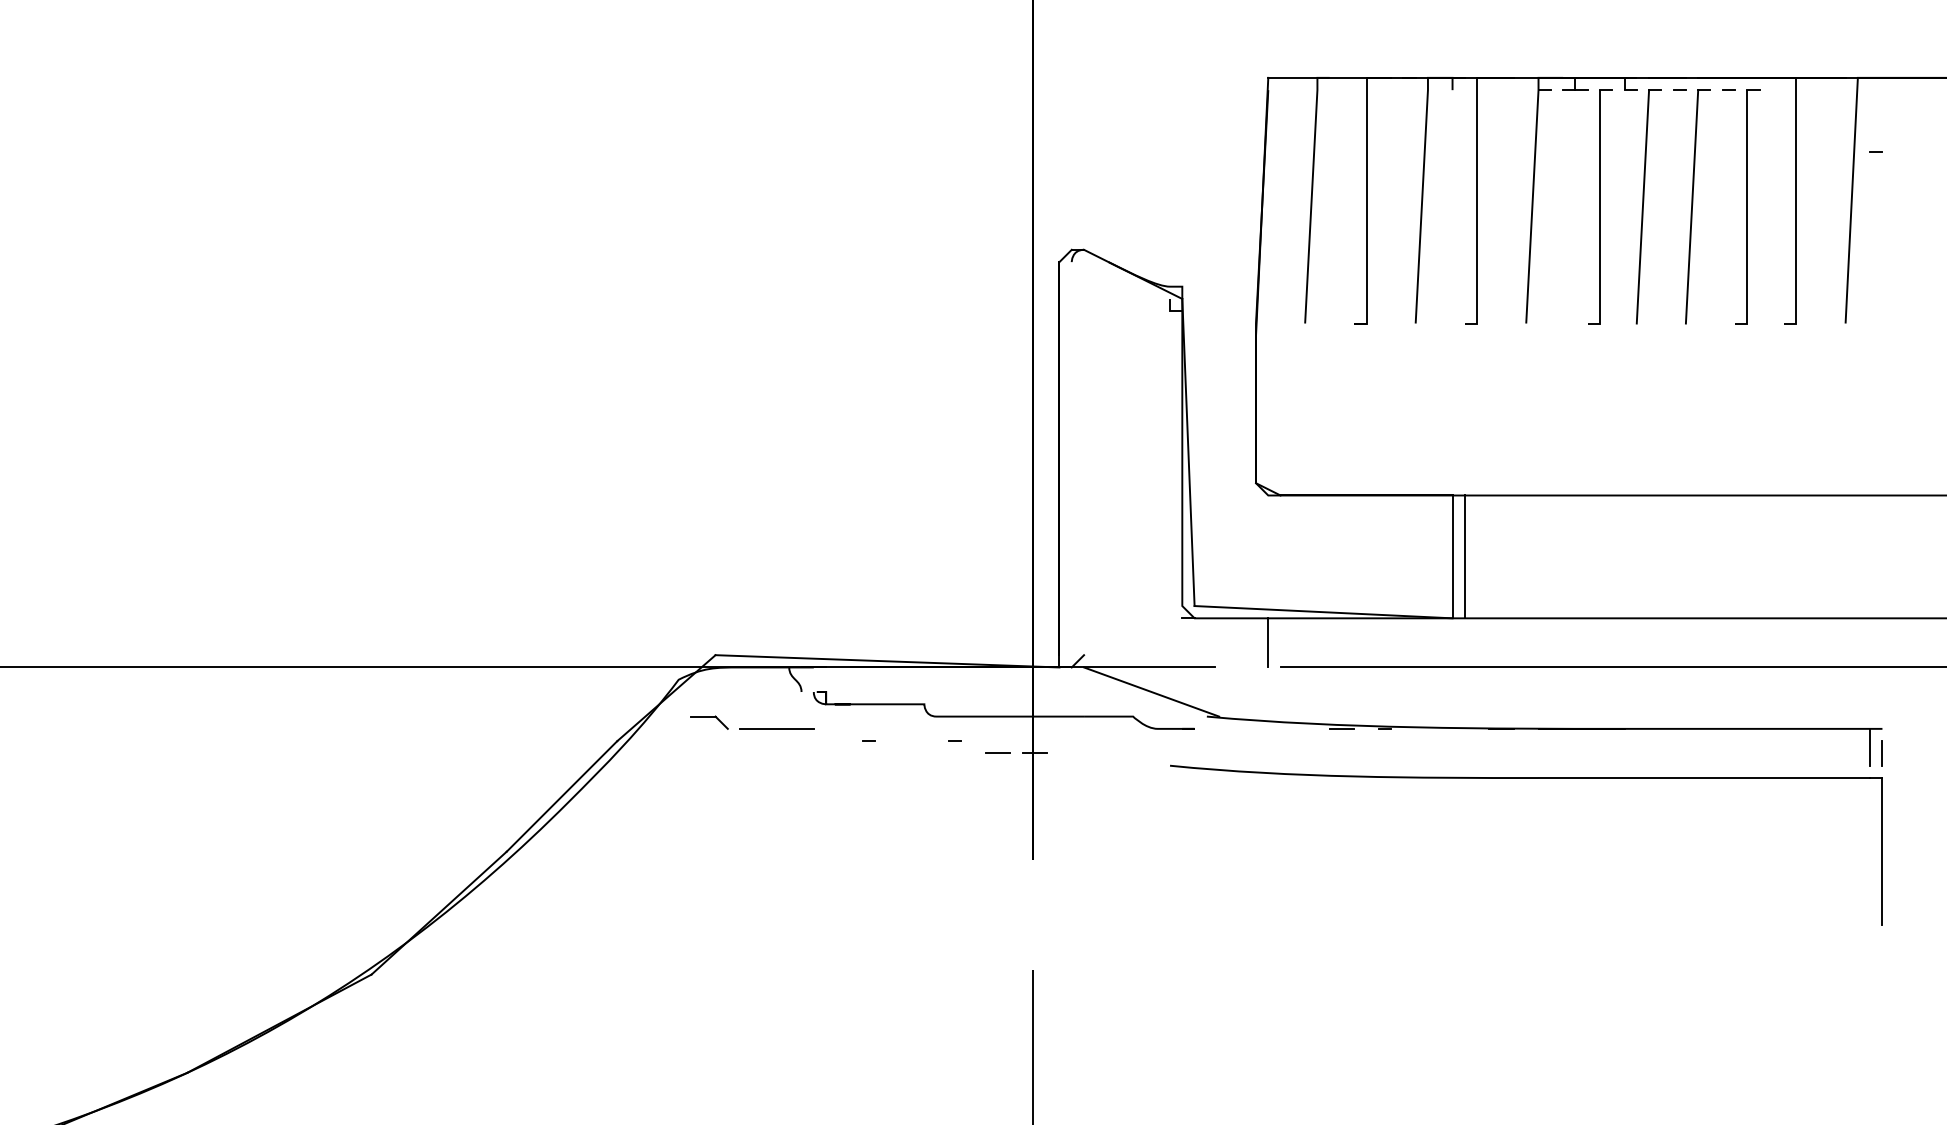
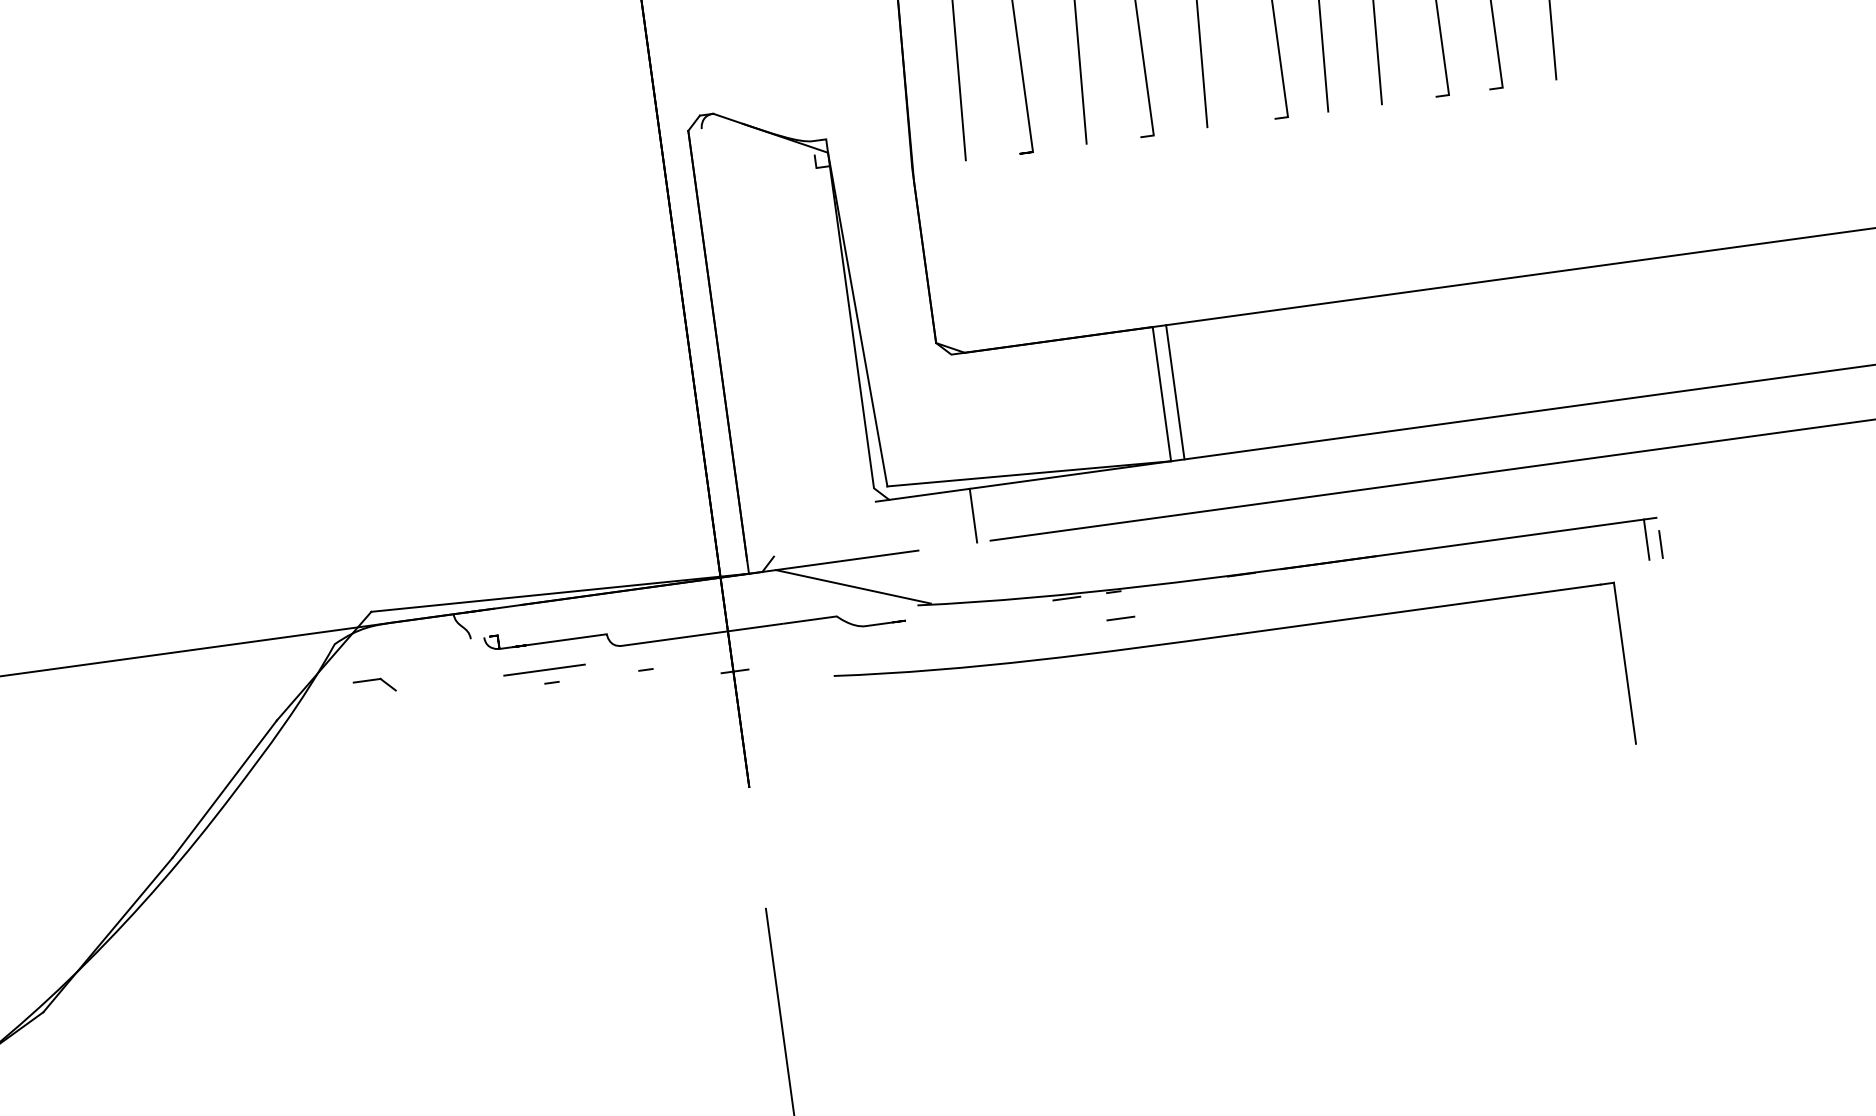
line: (776, 728) -> (544, 669), moved
line: (997, 752) -> (1120, 617), moved
part: (1526, 778) -> (1225, 636), moved

